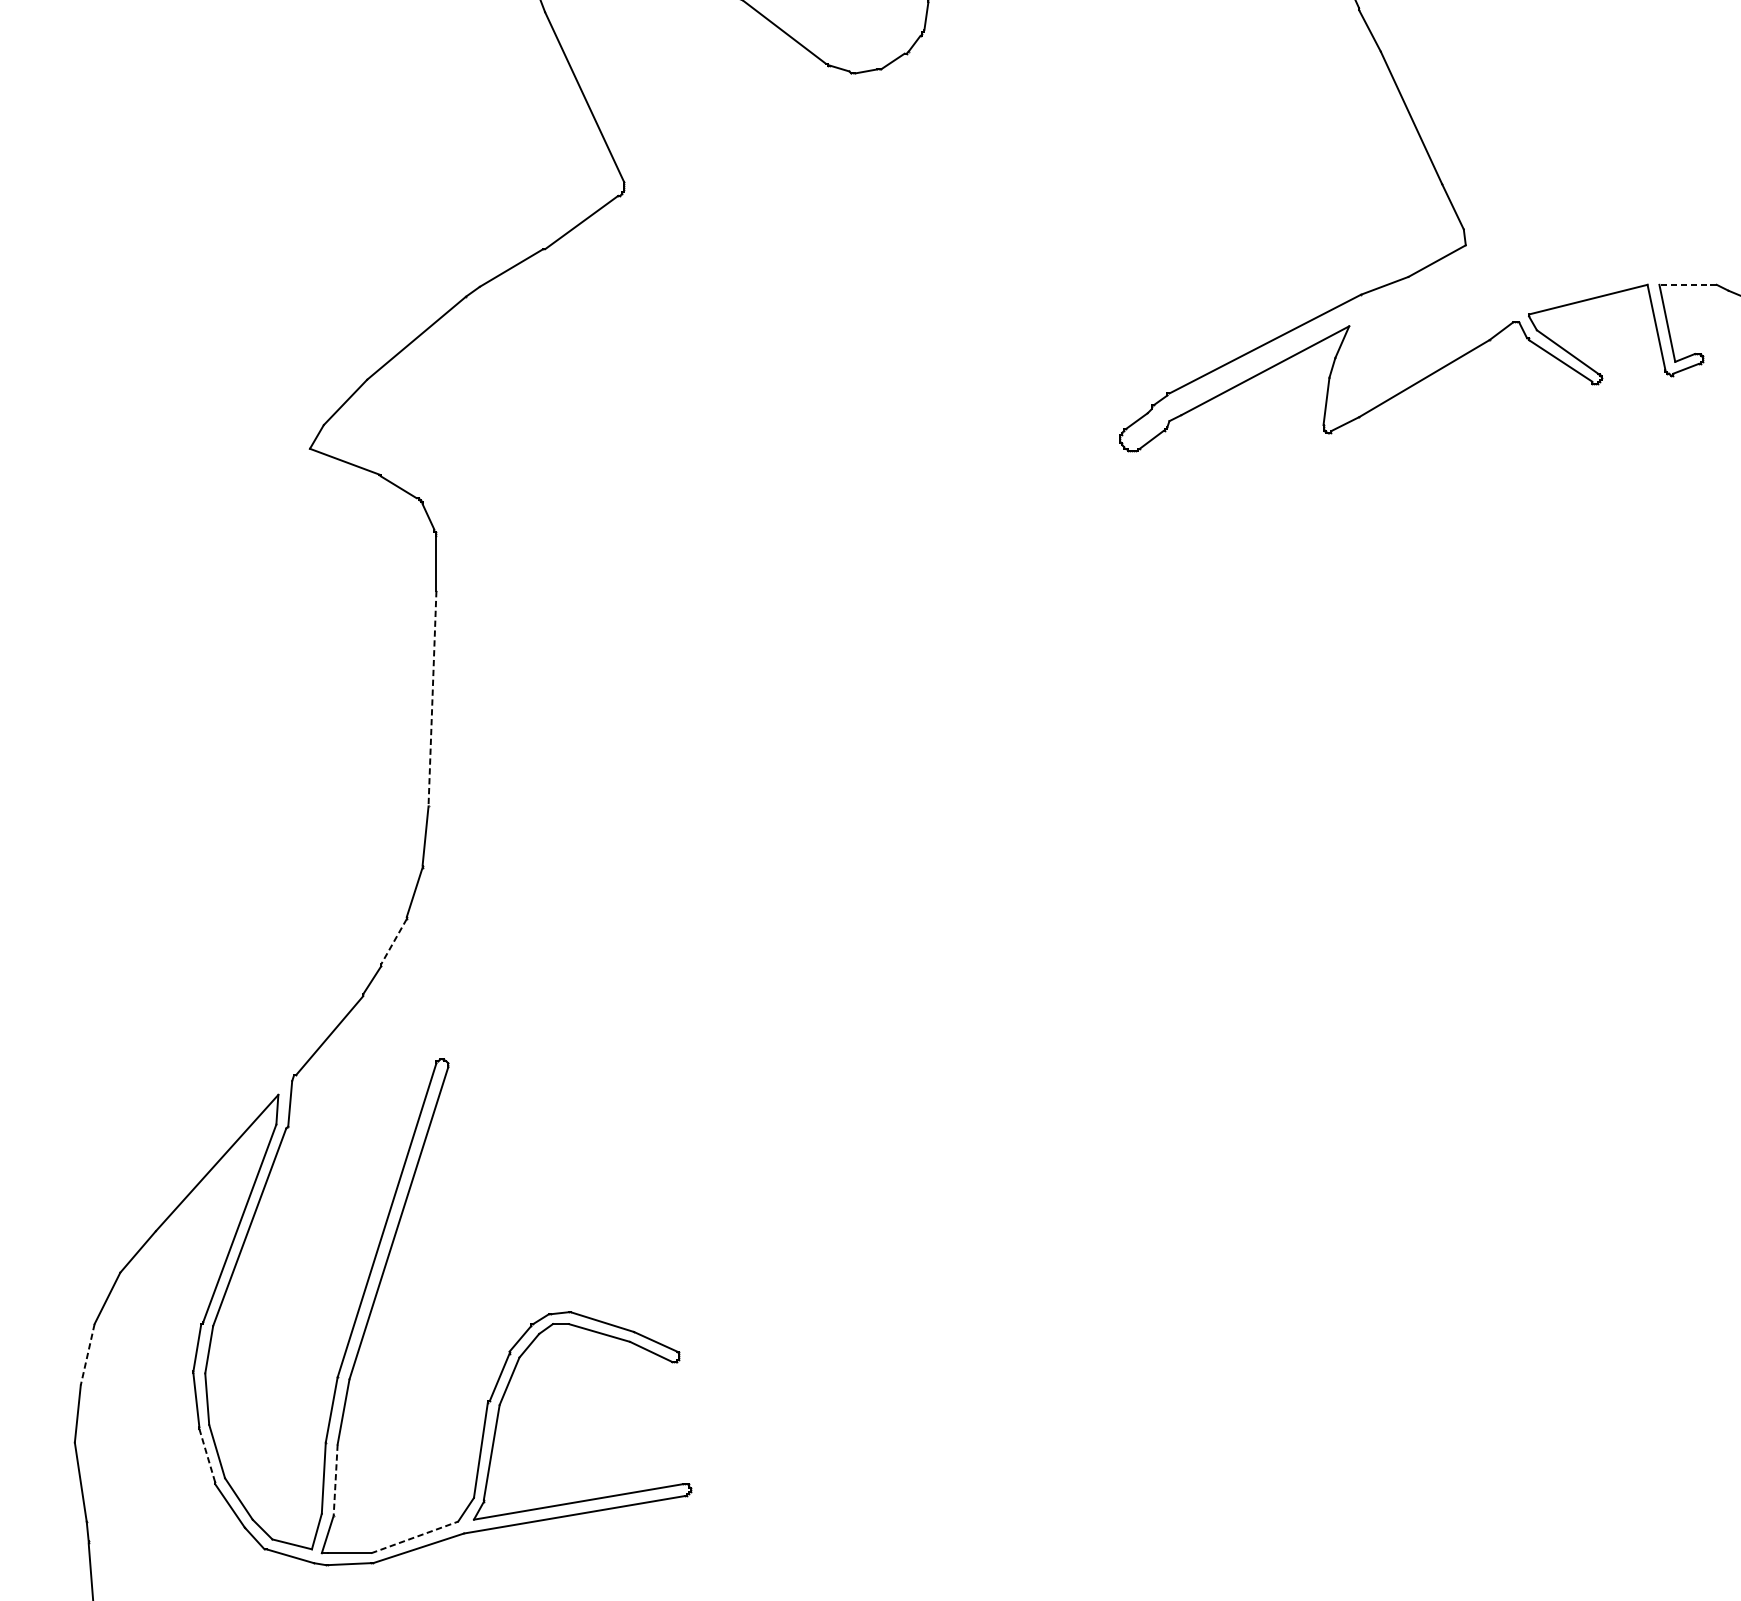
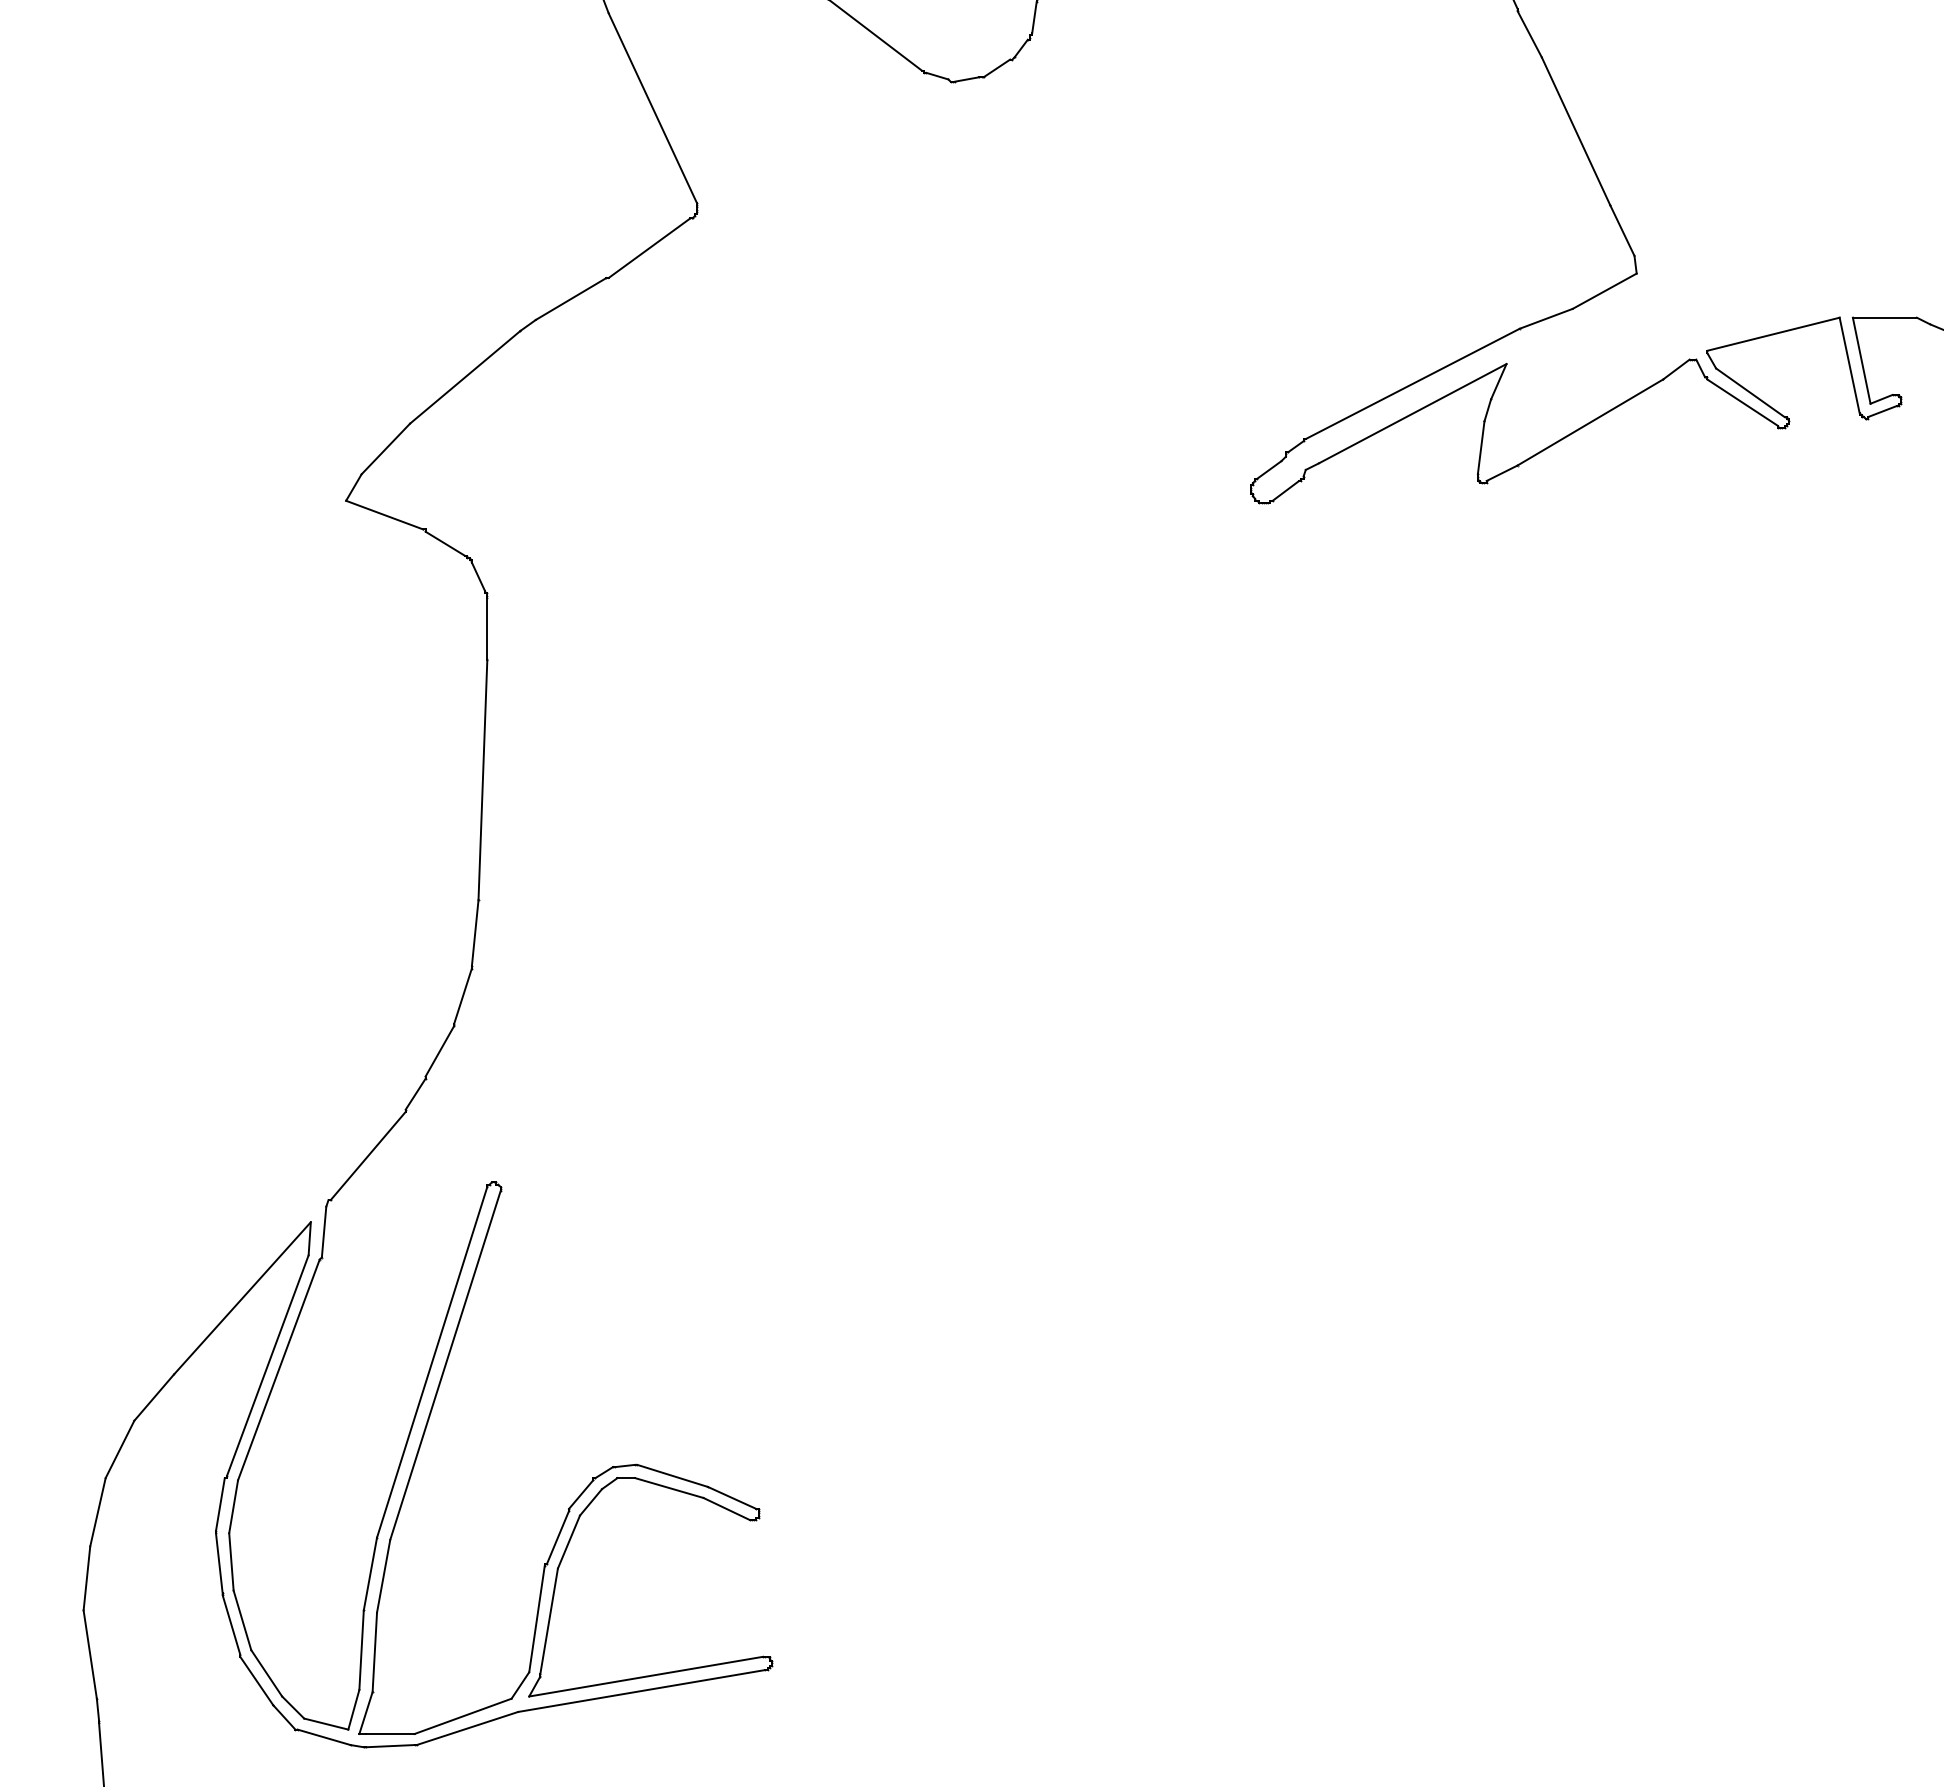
line: (1687, 284) -> (1884, 317), dashed -> solid
line: (432, 699) -> (482, 780), dashed -> solid
line: (393, 942) -> (439, 1051), dashed -> solid
line: (87, 1354) -> (97, 1512), dashed -> solid
line: (207, 1455) -> (231, 1624), dashed -> solid
line: (335, 1480) -> (374, 1652), dashed -> solid
line: (415, 1537) -> (463, 1716), dashed -> solid

